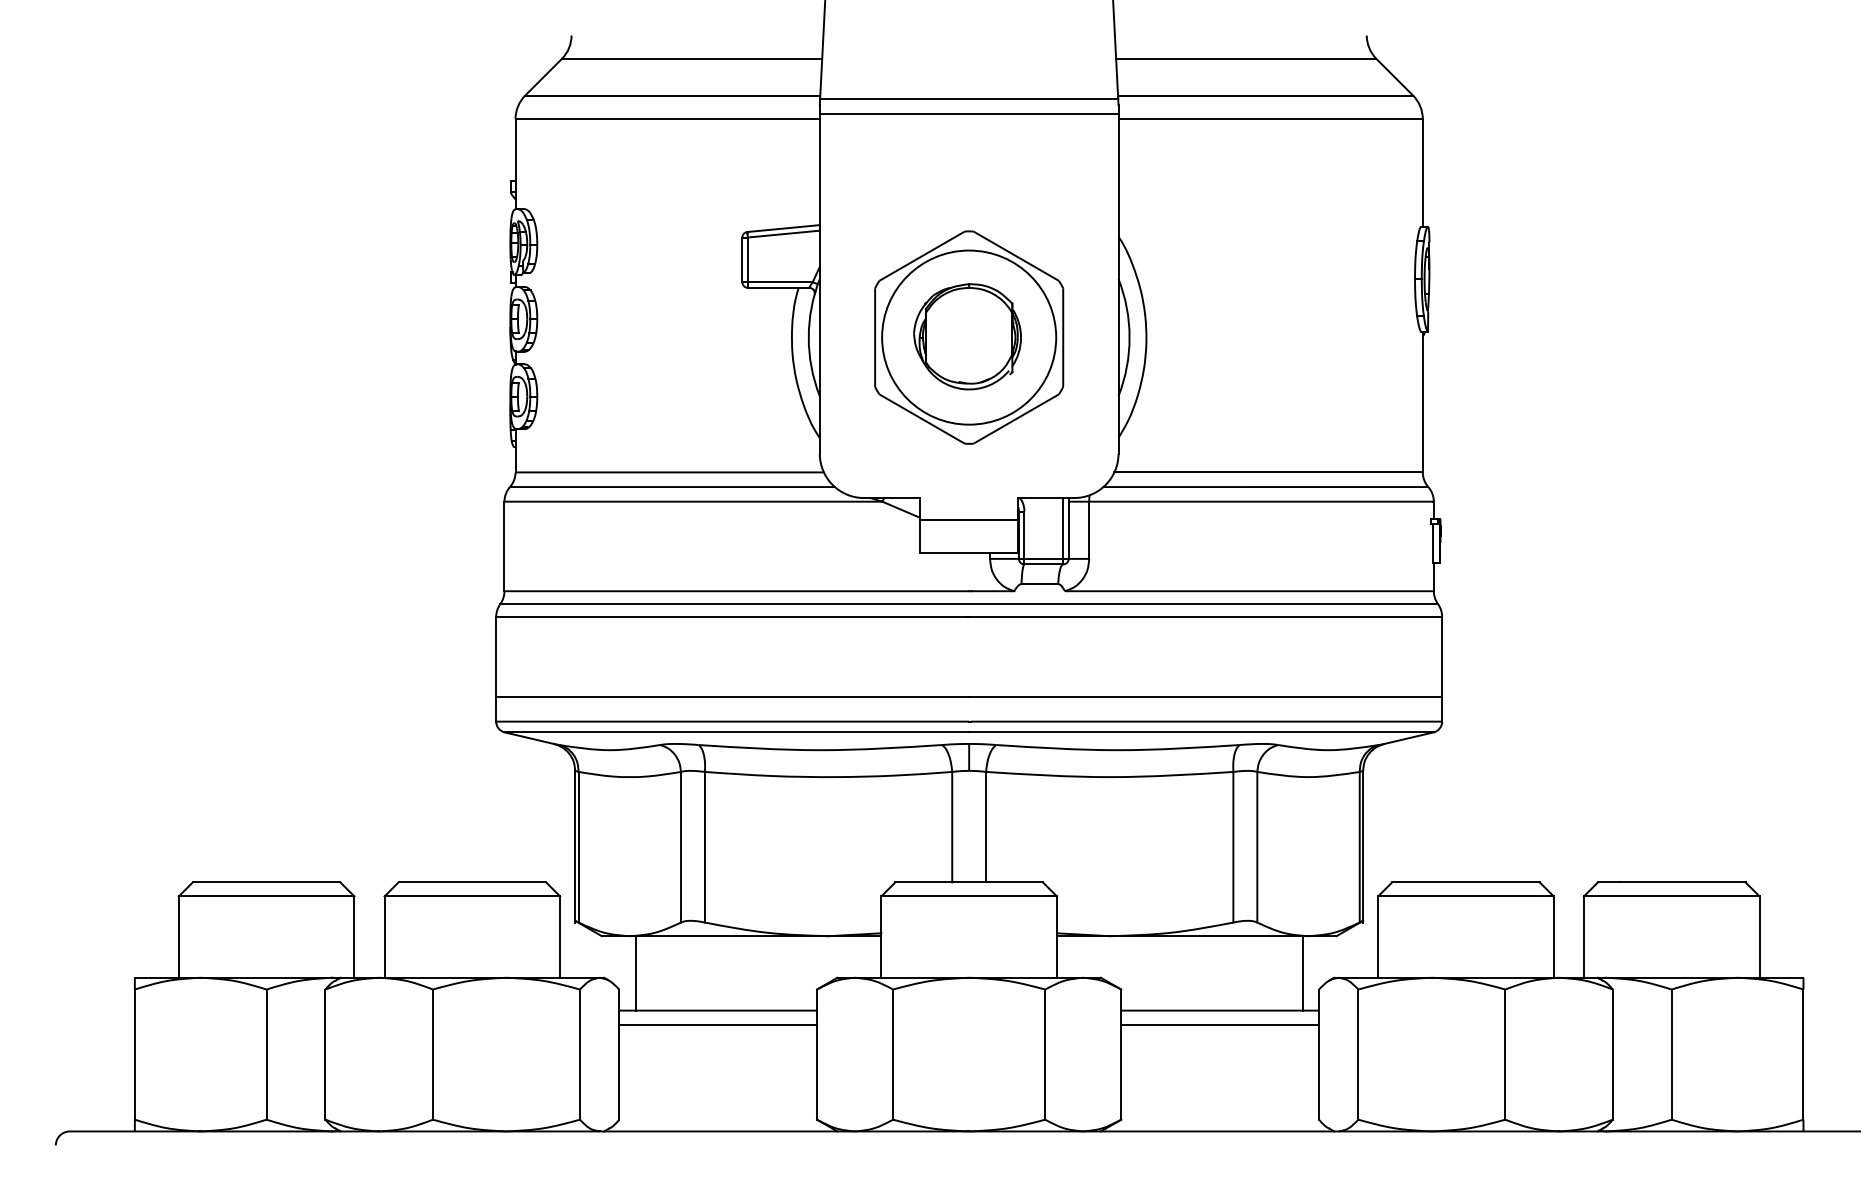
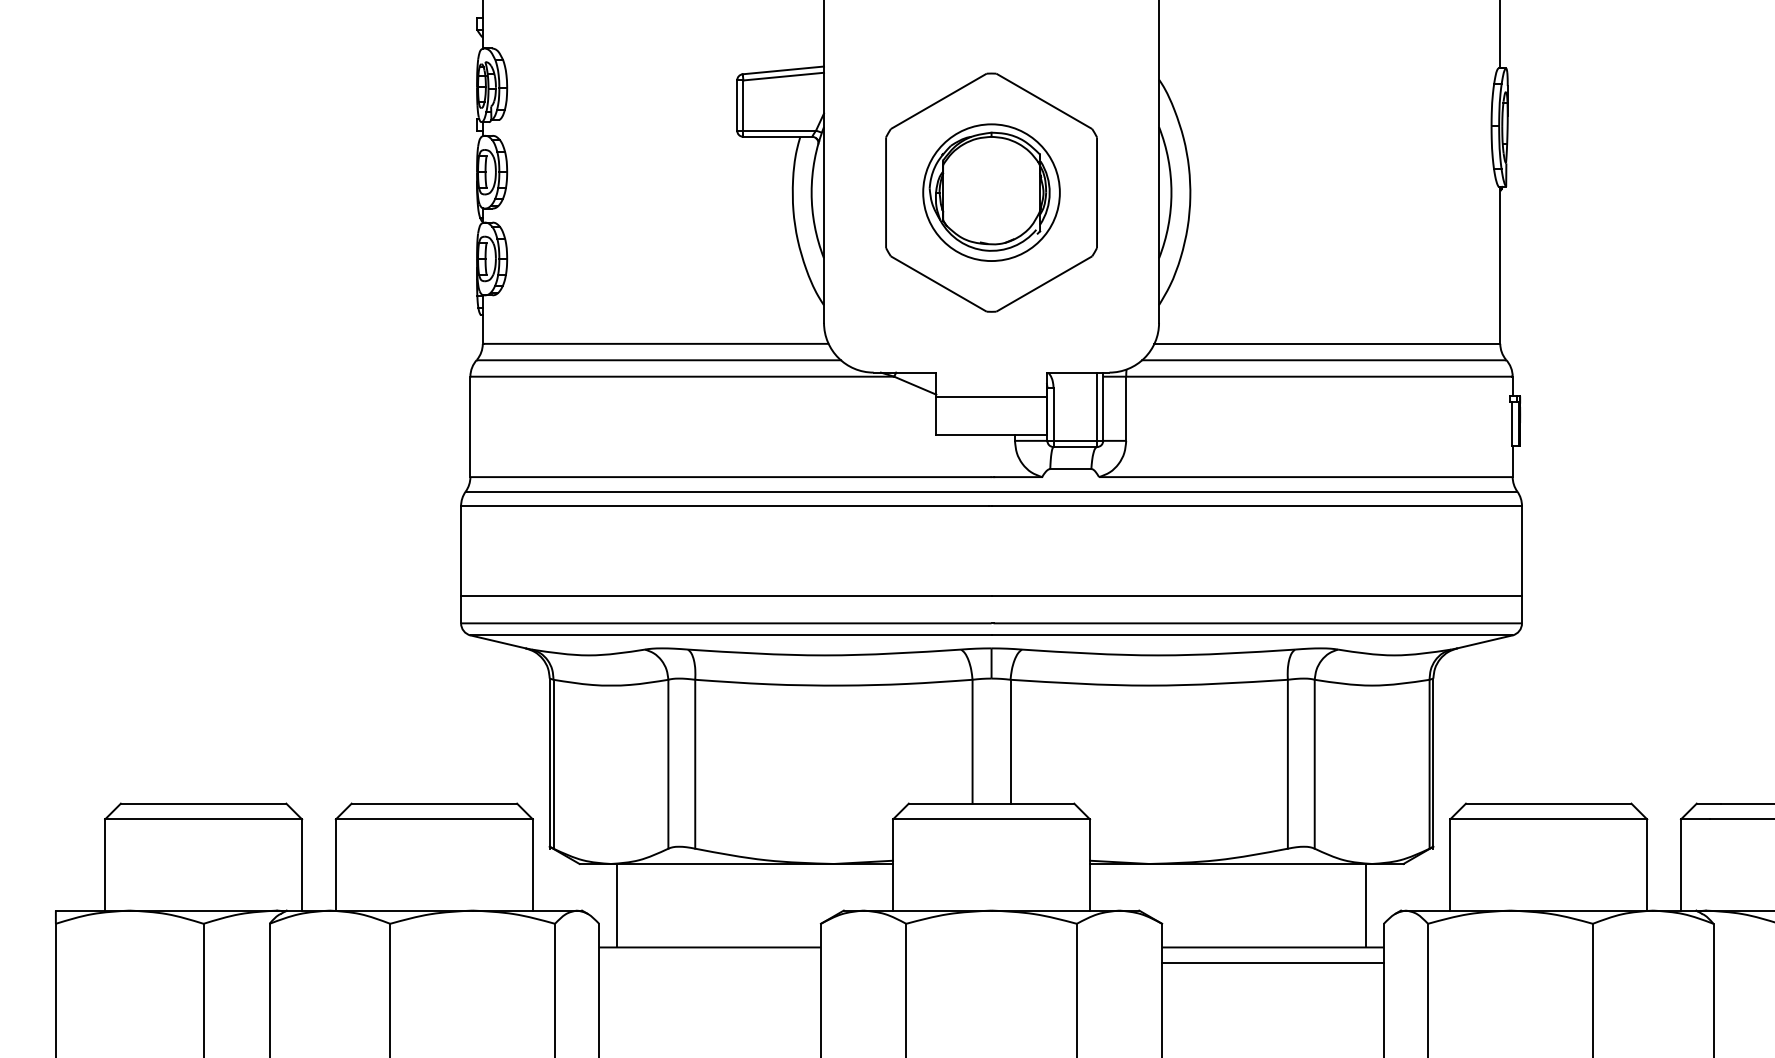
circle: (969, 337) -> (991, 192), size x0.7
line: (718, 1024) -> (710, 963), removed

